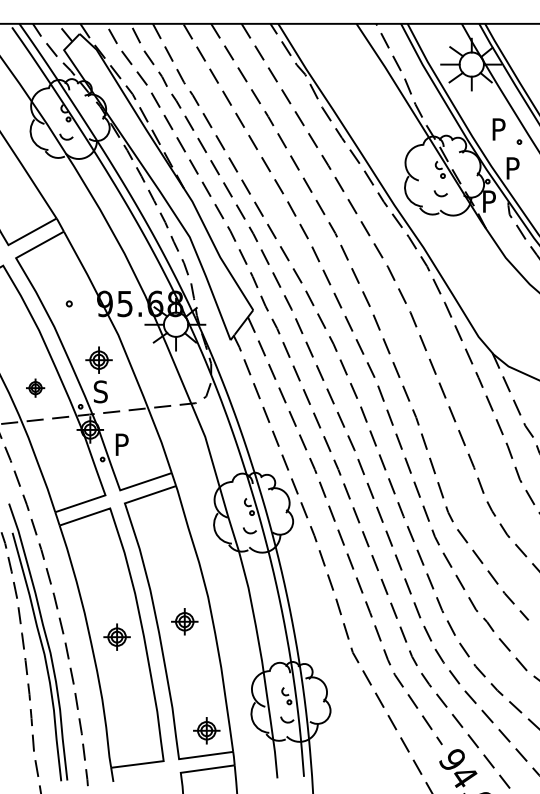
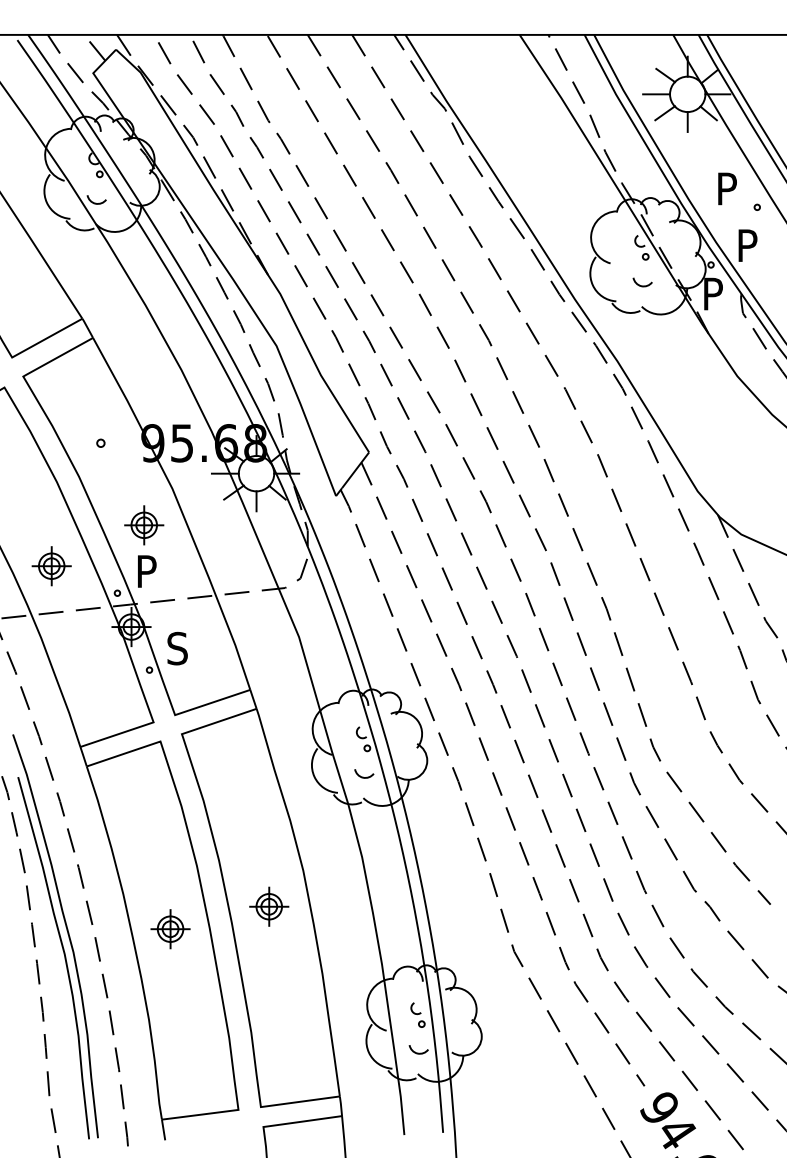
part: (35, 387) -> (51, 565), size x1.43
text: (100, 391) -> (146, 570), S -> P
text: (121, 444) -> (176, 648), P -> S
part: (206, 730) -> (300, 1065), removed

